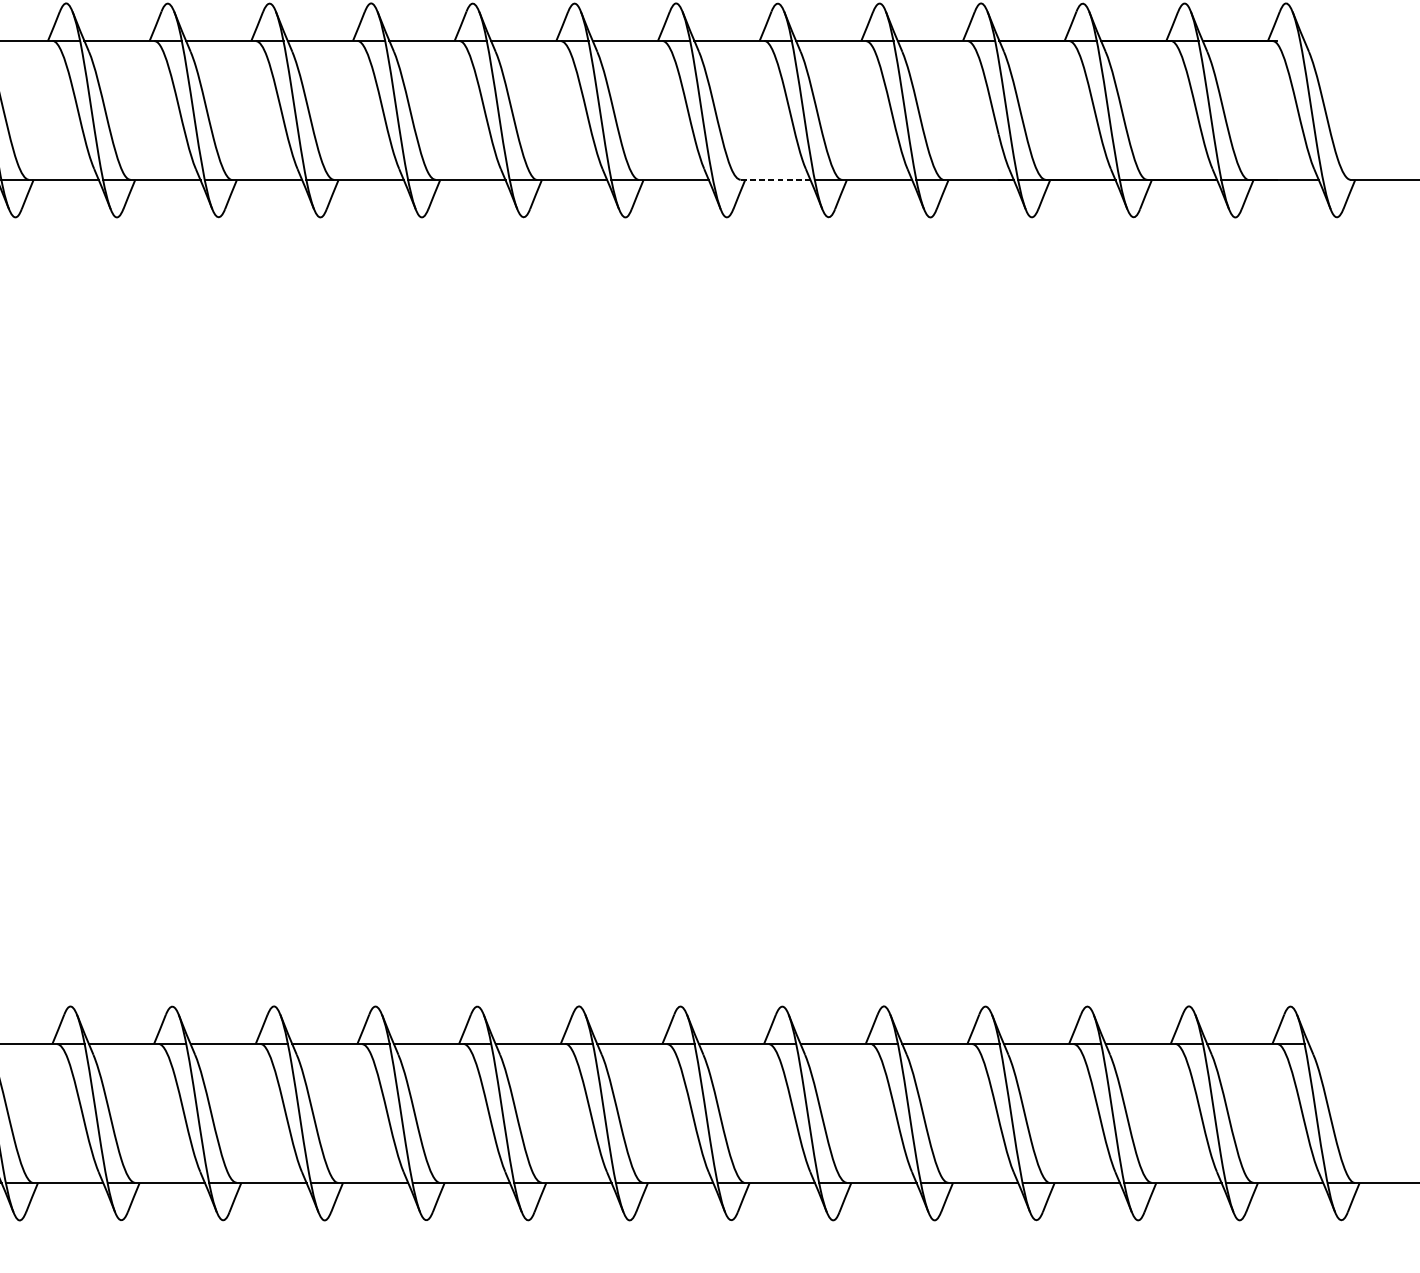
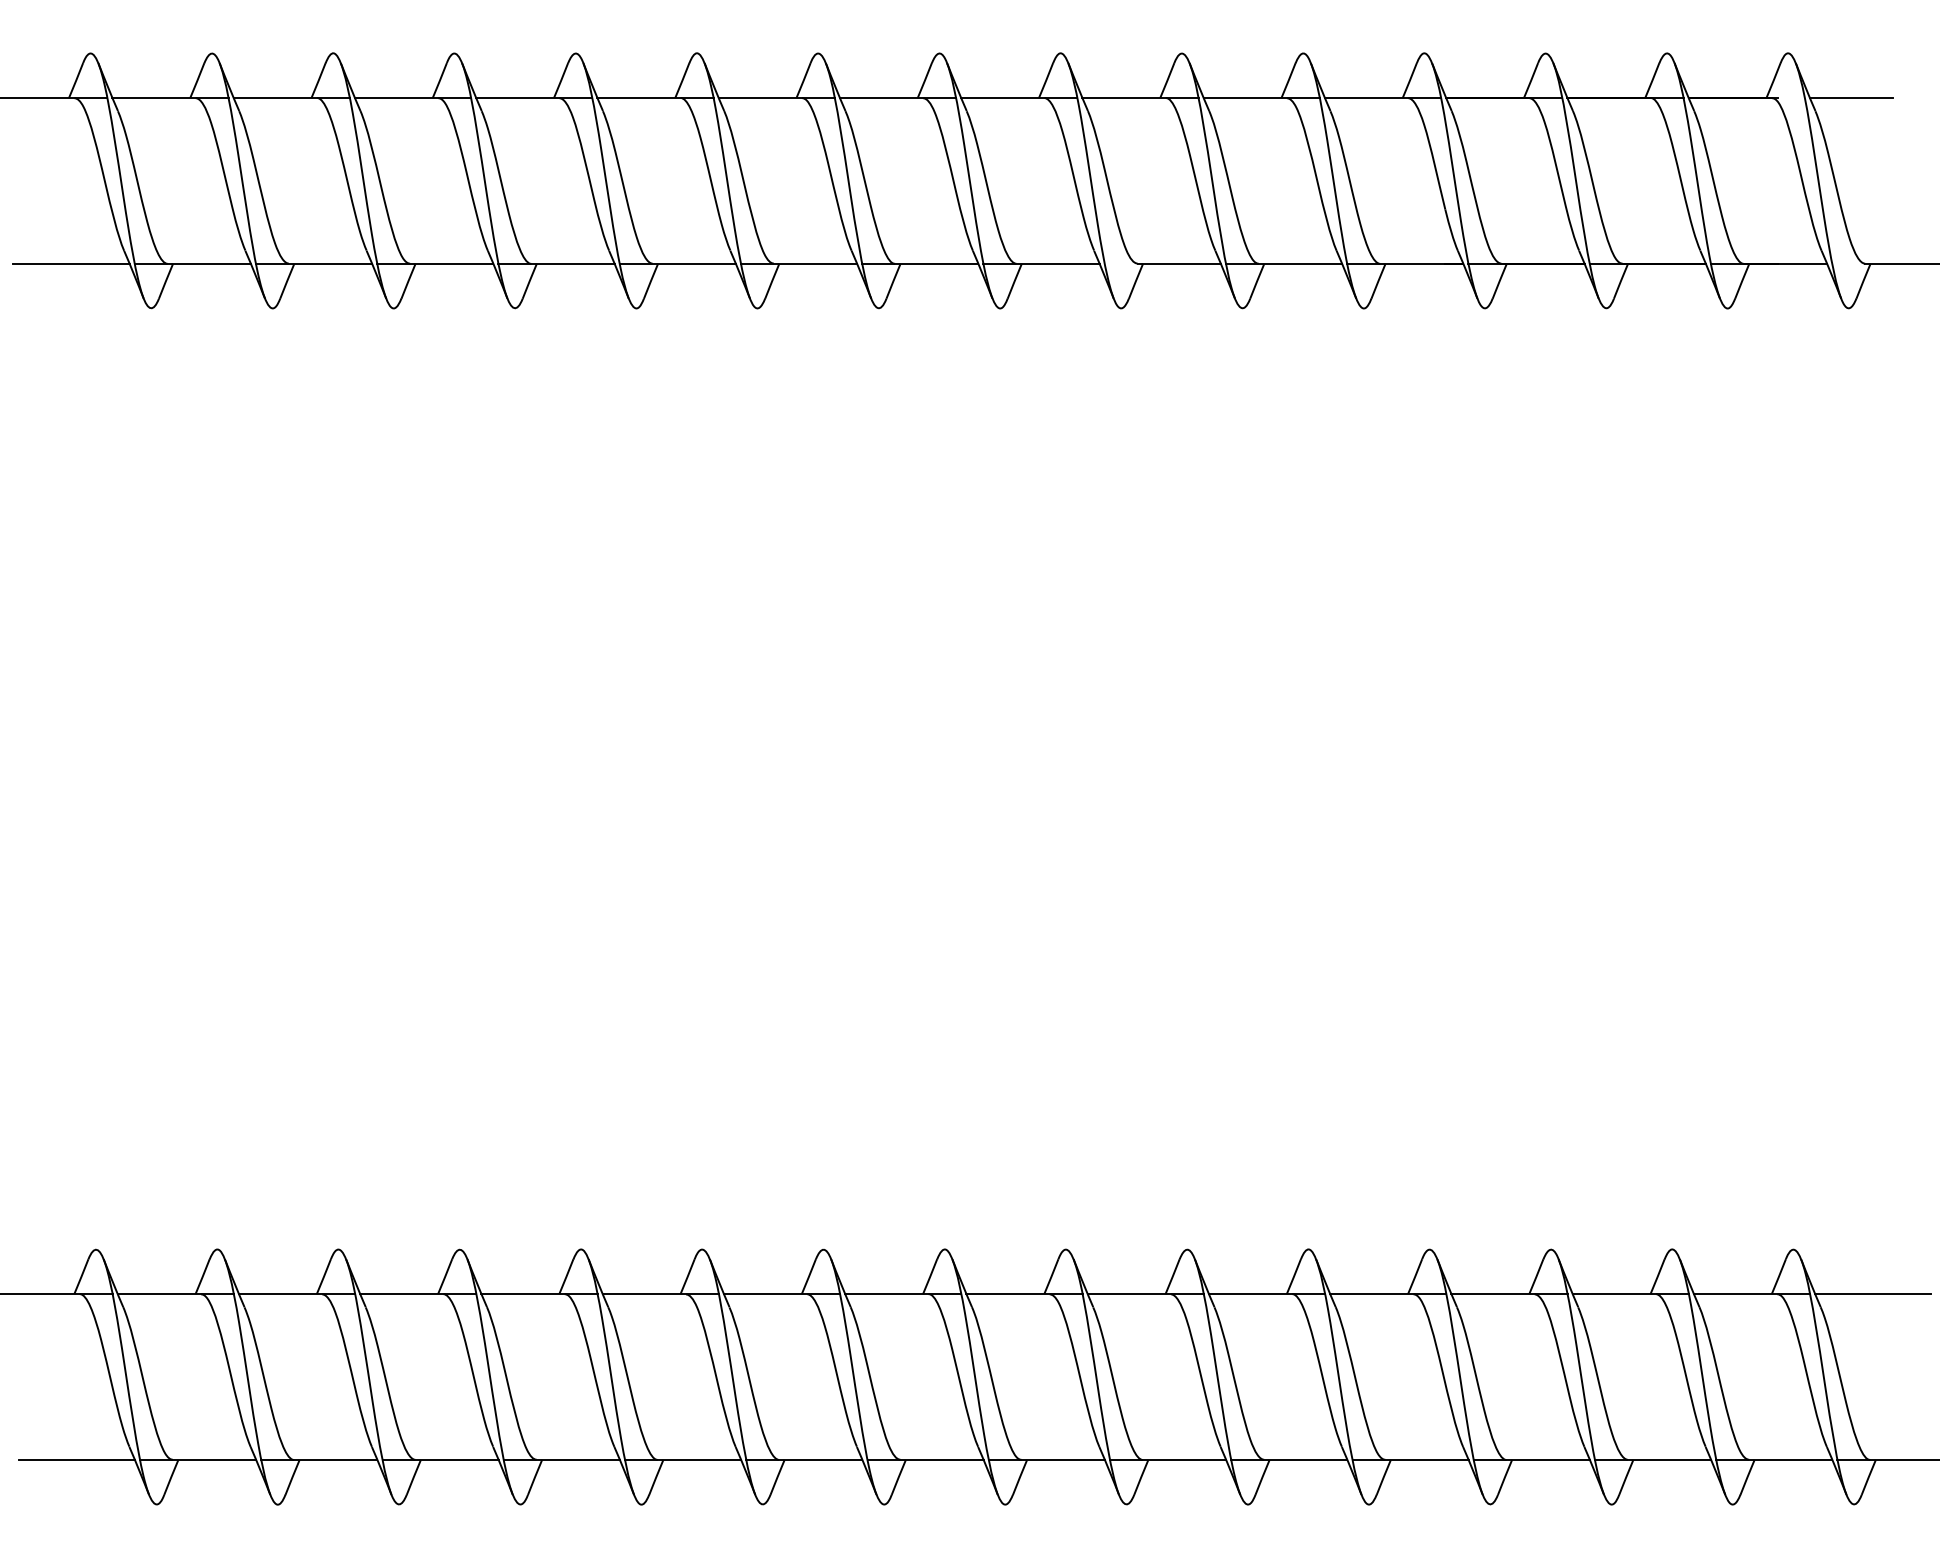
line: (1339, 40) -> (1851, 97), added
line: (775, 179) -> (1179, 263), dashed -> solid
line: (1357, 1044) -> (1873, 1294), added

